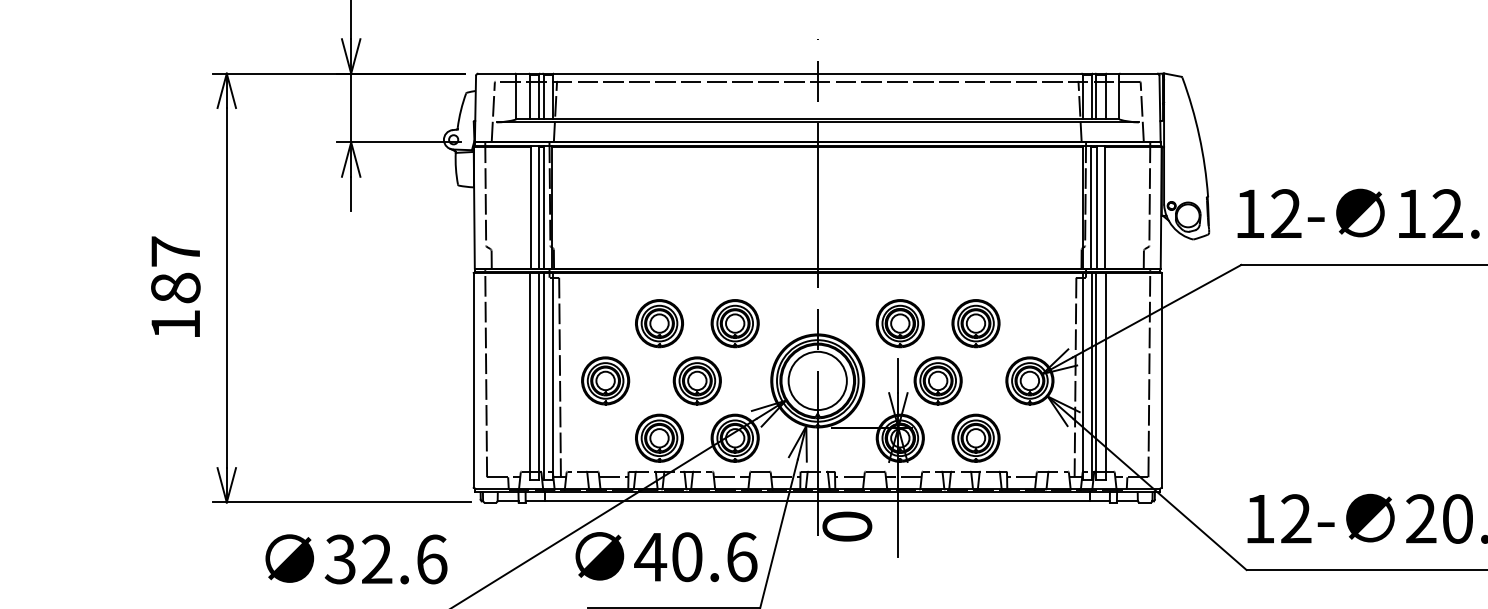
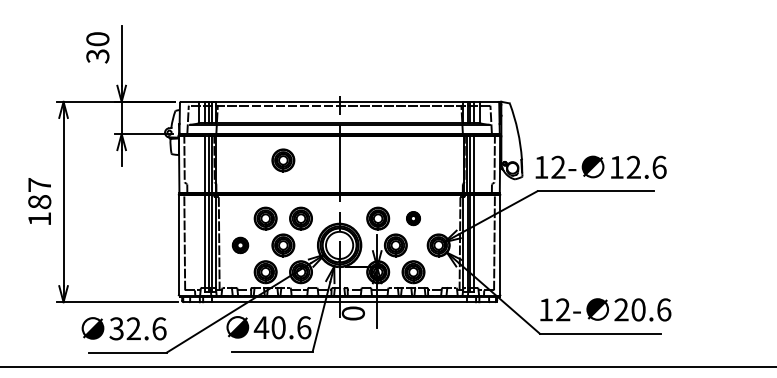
part: (697, 199) -> (283, 160), added
part: (975, 323) -> (413, 218), size x0.6
part: (605, 381) -> (240, 245), size x0.7

